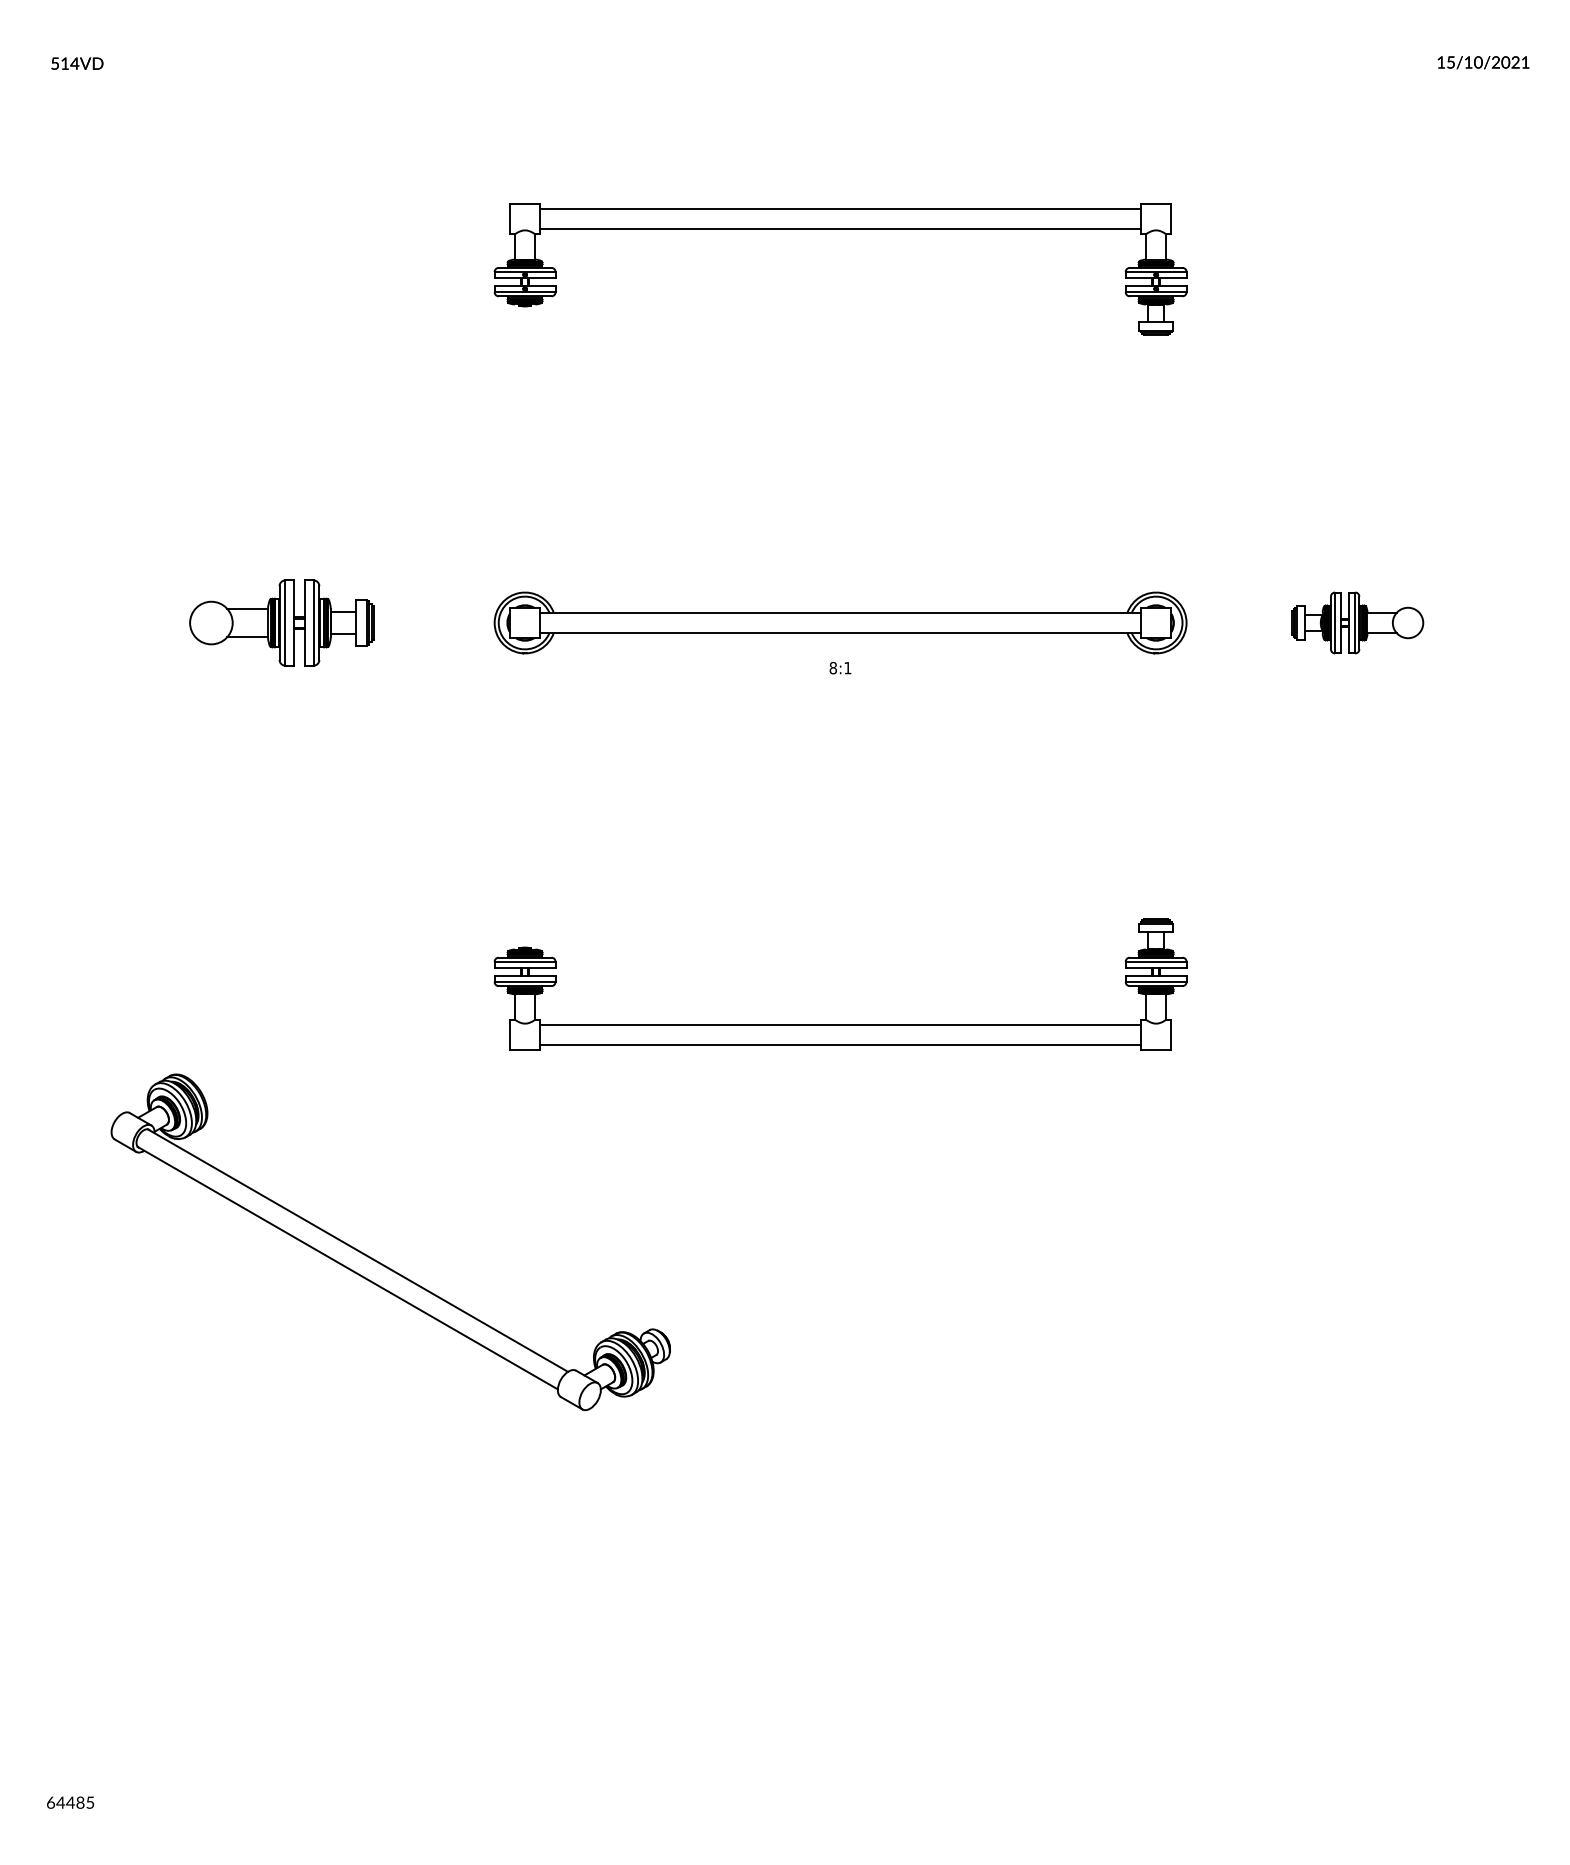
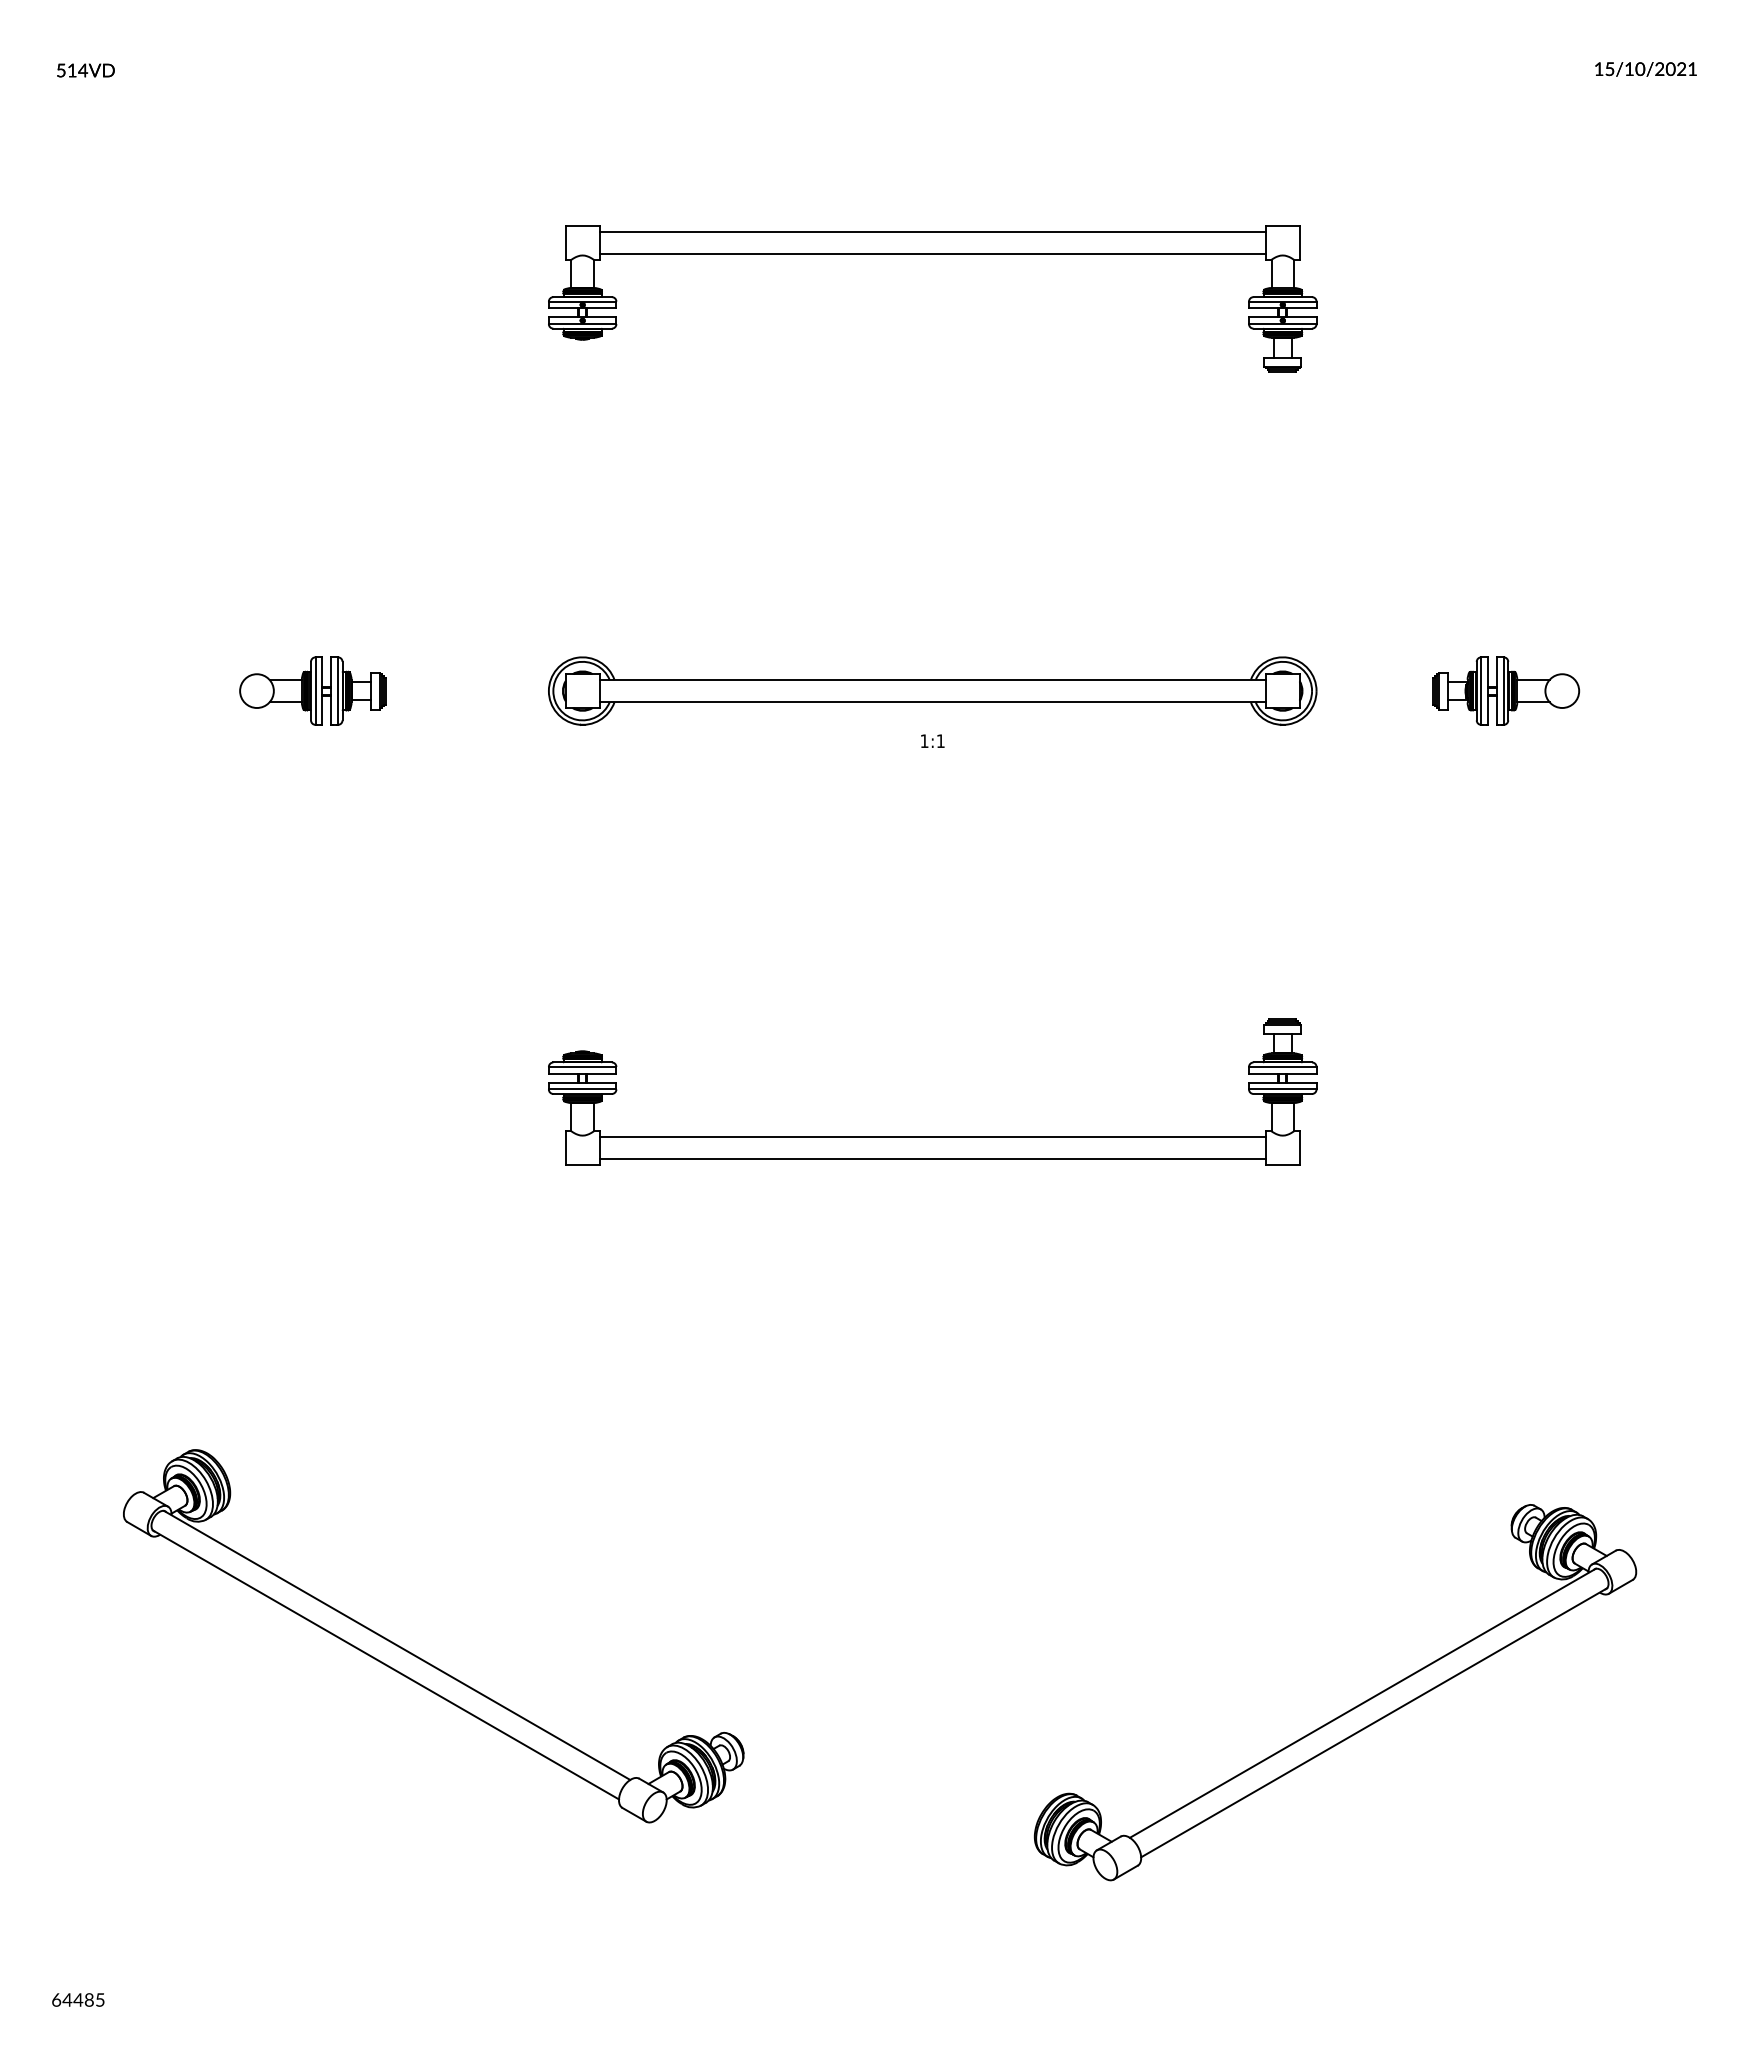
part: (281, 622) -> (312, 690), size x0.71
text: (833, 668) -> (924, 741), 8:1 -> 1:1
part: (378, 1261) -> (420, 1657), moved
part: (1211, 1543) -> (1344, 1712), added

